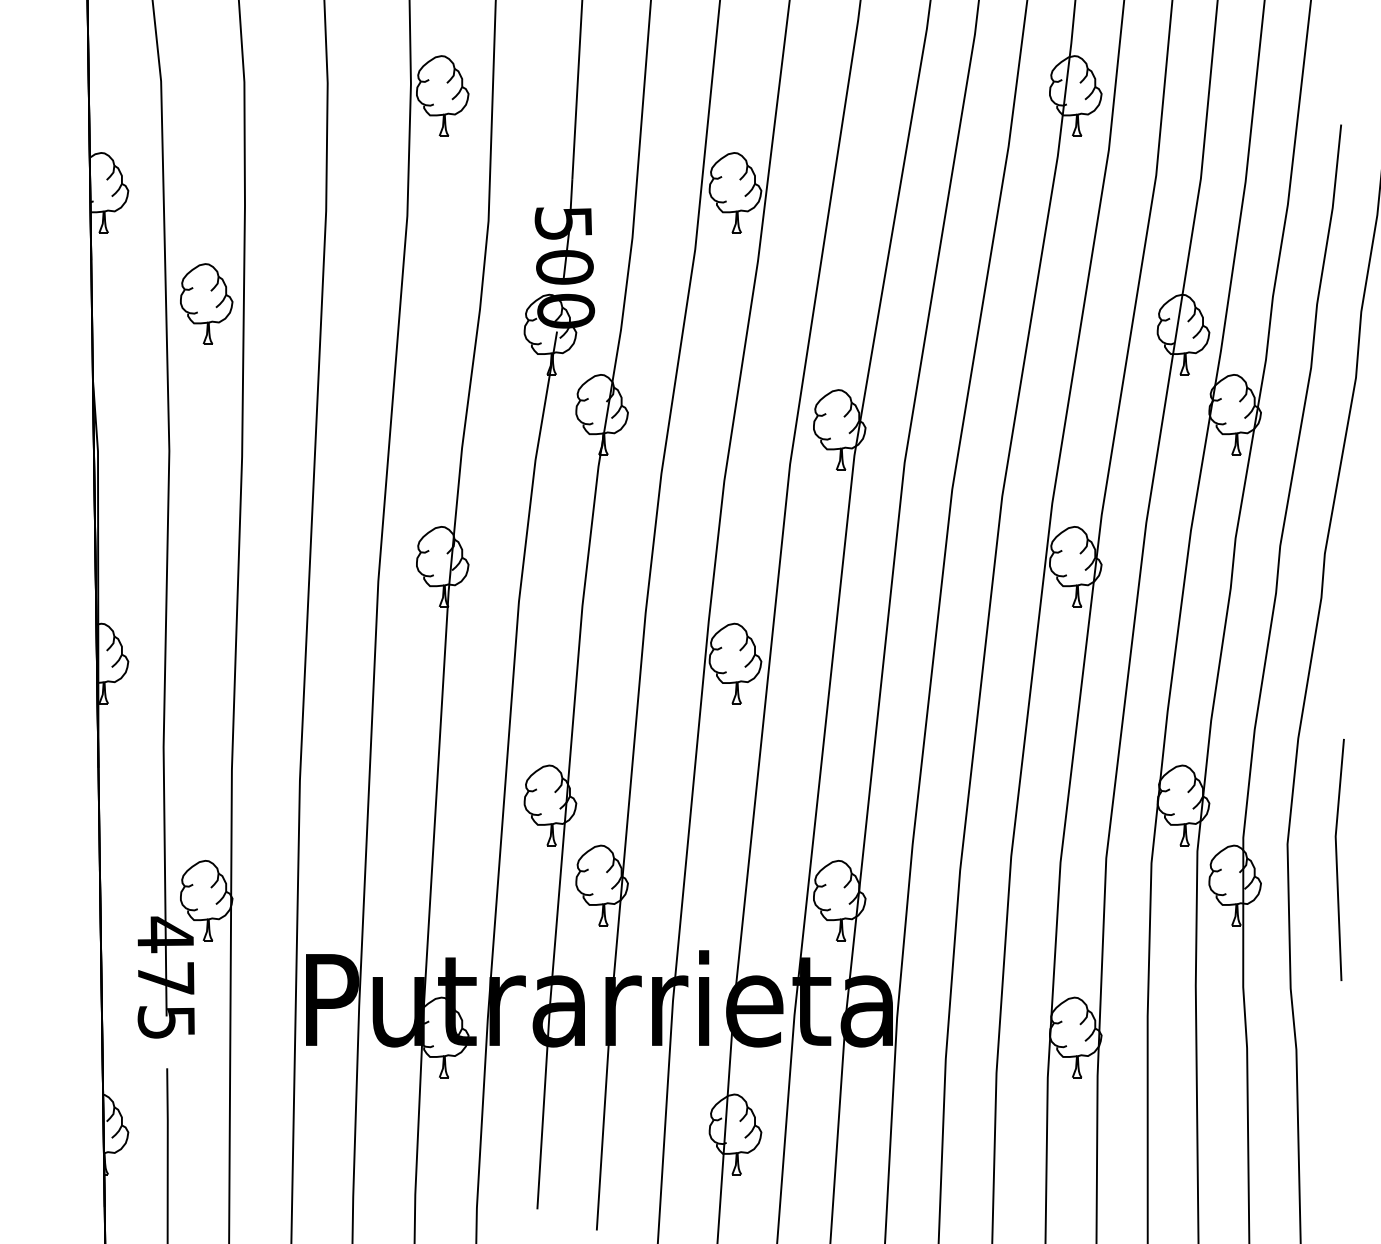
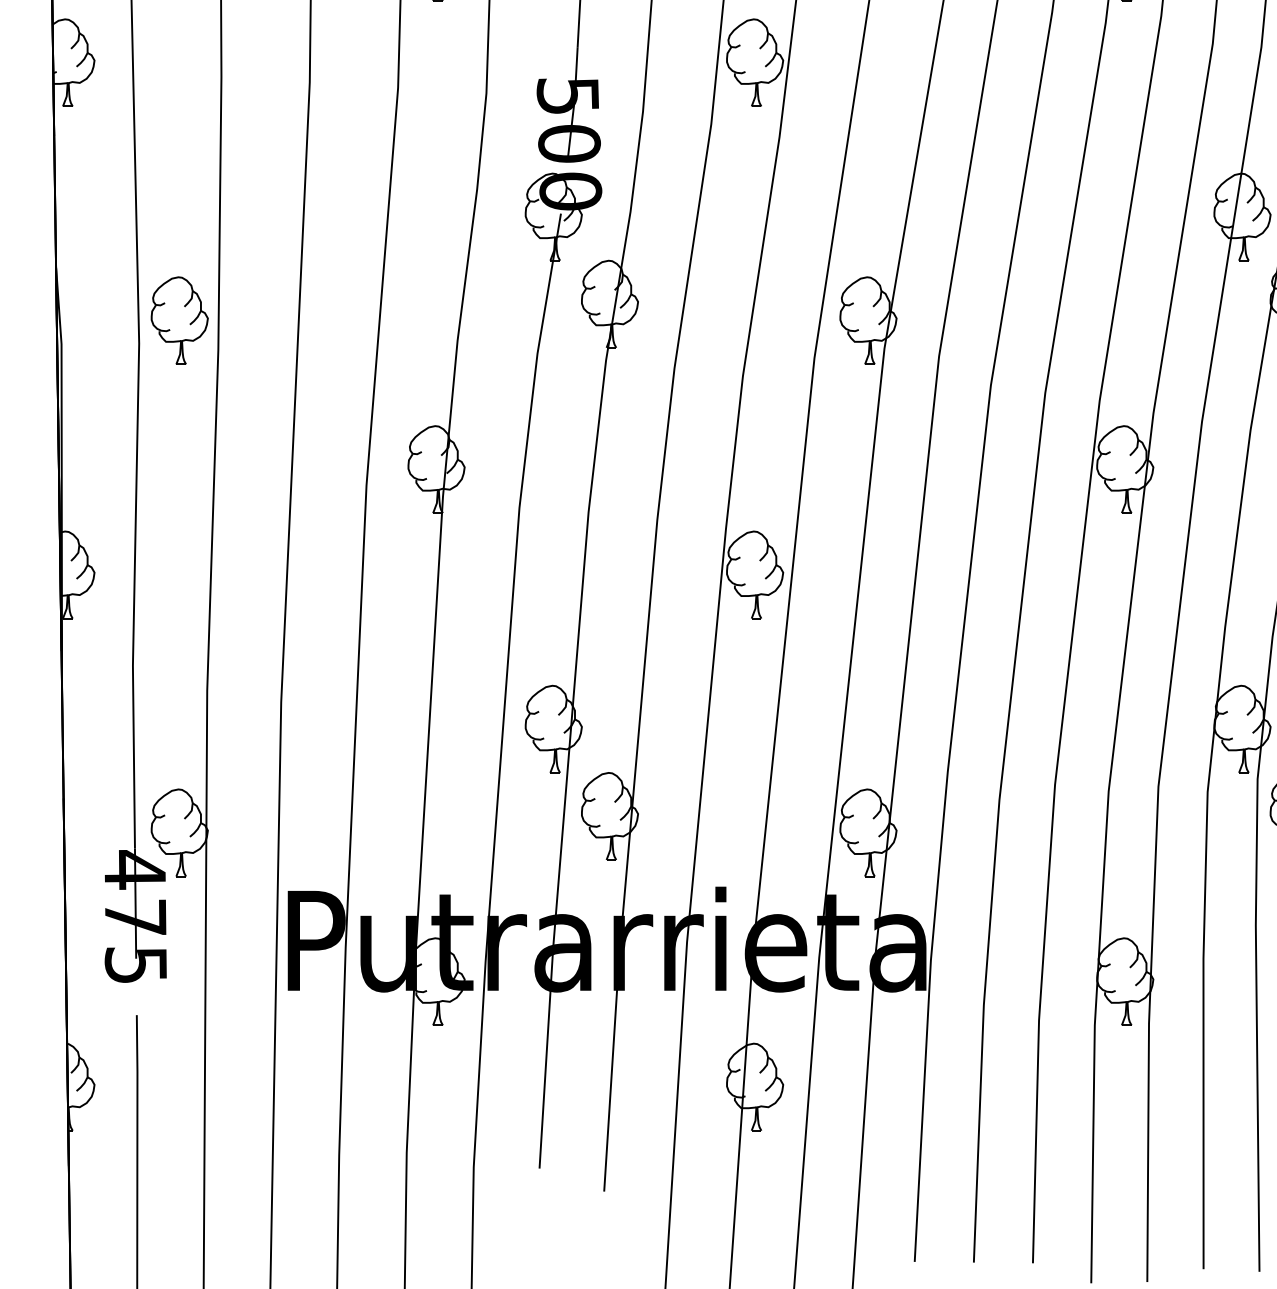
part: (206, 303) -> (179, 320), moved

